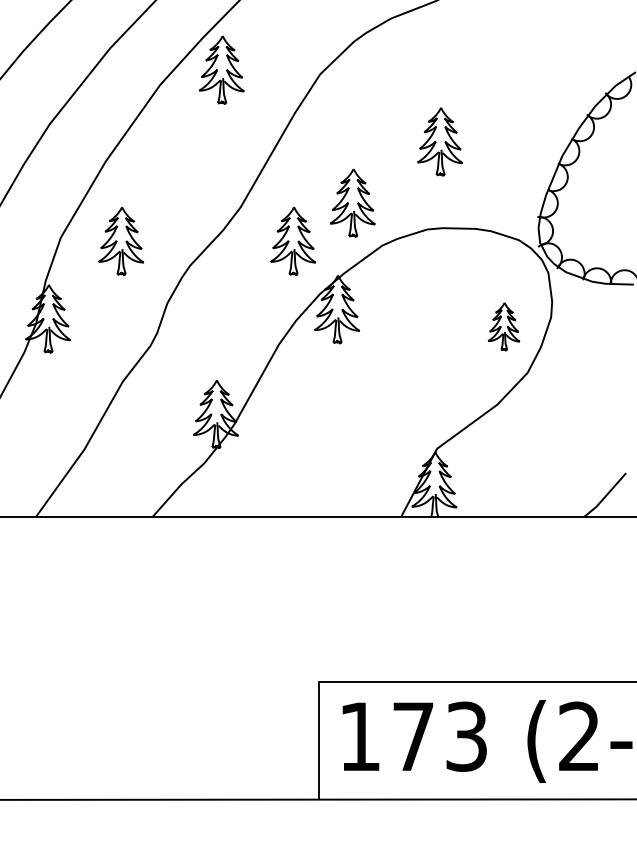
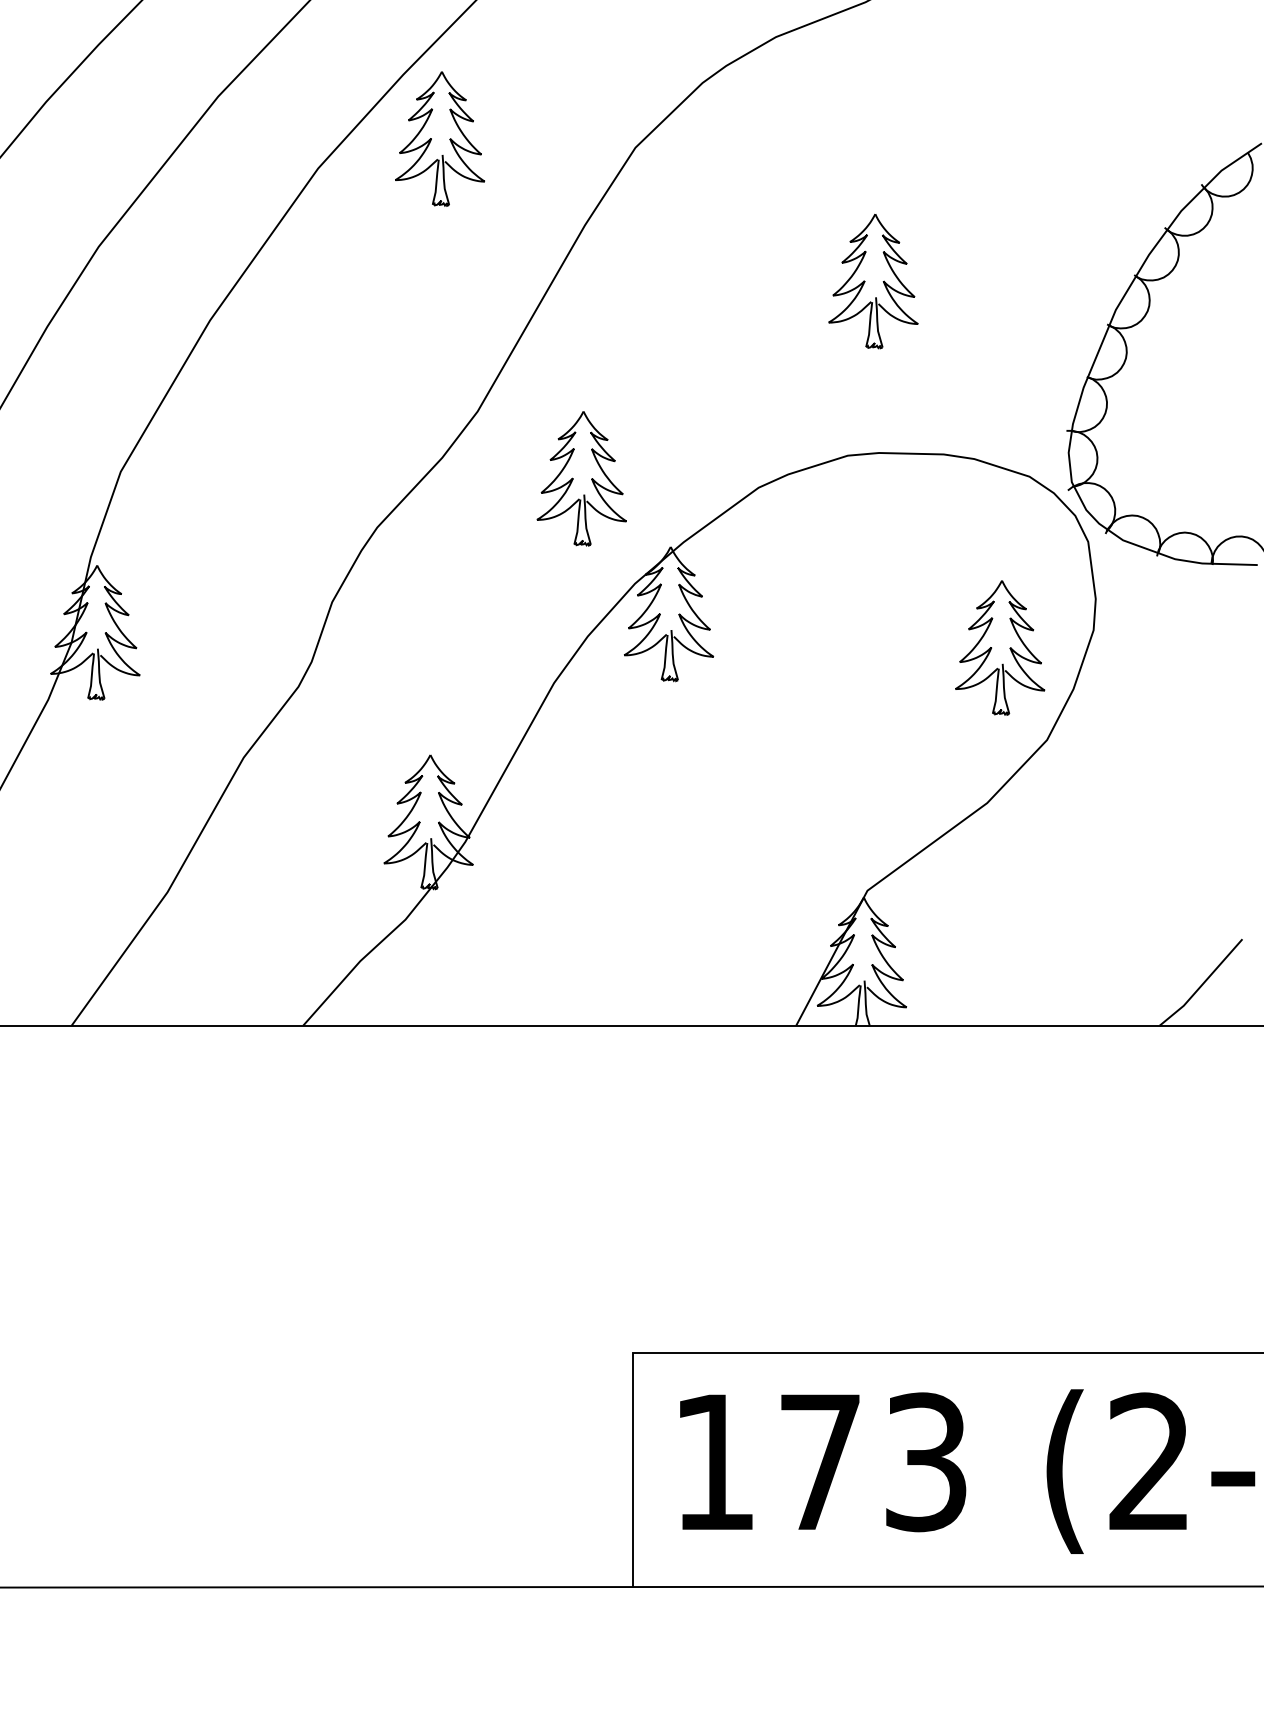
part: (352, 202) -> (699, 402), removed
part: (120, 241) -> (239, 479), removed
part: (503, 326) -> (999, 648), size x1.43

